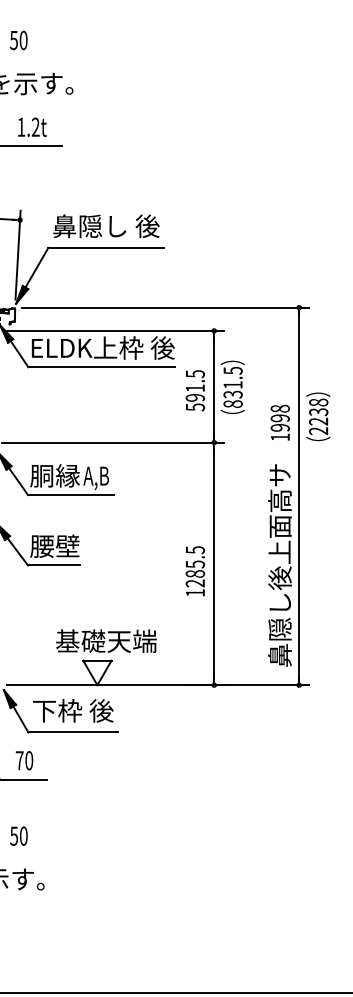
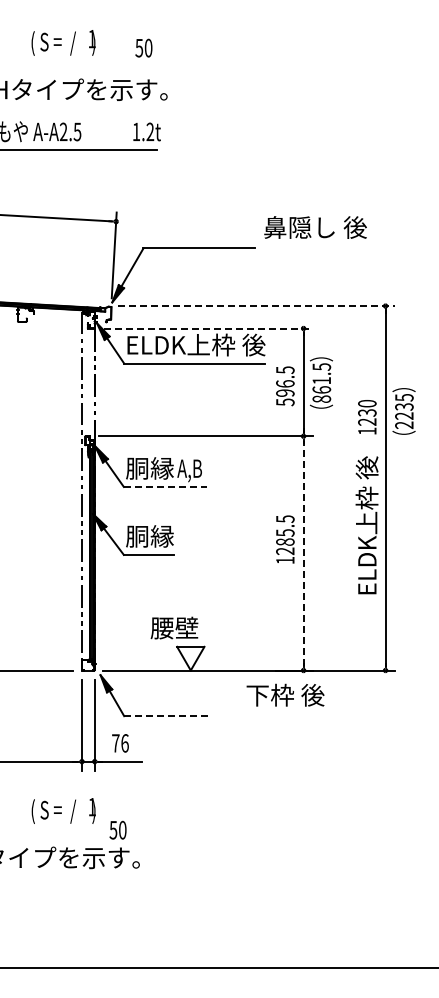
text: (18, 39) -> (143, 47), moved
text: (31, 126) -> (146, 131), moved
text: (106, 226) -> (315, 227), moved
line: (165, 308) -> (256, 306), solid -> dashed
line: (115, 330) -> (208, 328), solid -> dashed
text: (195, 387) -> (285, 383), 591.5 -> 596.5
text: (232, 394) -> (321, 389), 831.5 -> 861.5
text: (318, 402) -> (404, 397), 2238 -> 2235
text: (280, 417) -> (367, 412), 1998 -> 1230
line: (71, 494) -> (165, 486), solid -> dashed
text: (58, 546) -> (153, 536), 腰壁 -> 胴縁
line: (214, 563) -> (303, 553), solid -> dashed
text: (279, 565) -> (366, 554), 鼻隠し後上面高サ -> ELDK上枠 後
text: (195, 571) -> (285, 539), moved
text: (106, 640) -> (199, 627), 基礎天端 -> 腰壁
text: (73, 710) -> (285, 694), moved
line: (73, 732) -> (167, 716), solid -> dashed
text: (28, 760) -> (124, 743), 70 -> 76
text: (18, 835) -> (117, 829), moved

